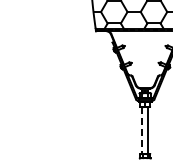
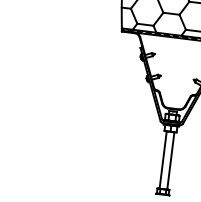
line: (142, 131) -> (163, 161), dashed -> solid

